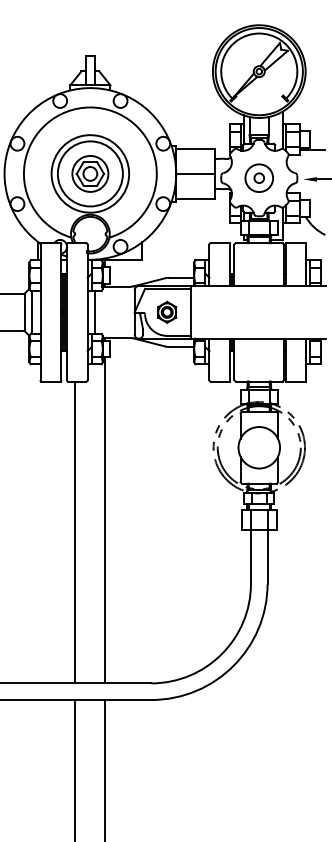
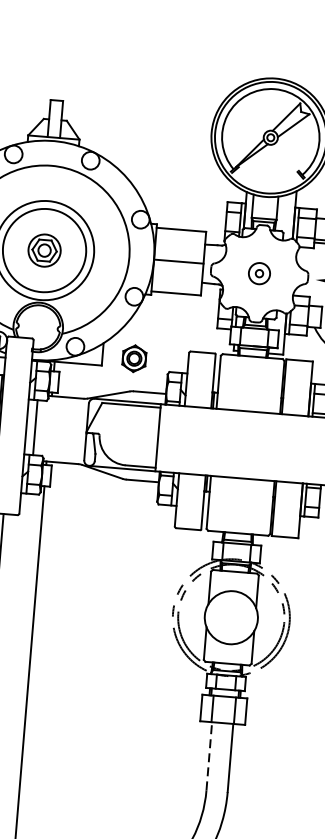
part: (90, 173) -> (44, 250), size x0.7
part: (258, 177) -> (258, 272), size x0.6
part: (167, 311) -> (134, 357), moved
line: (250, 557) -> (208, 756), solid -> dashed

